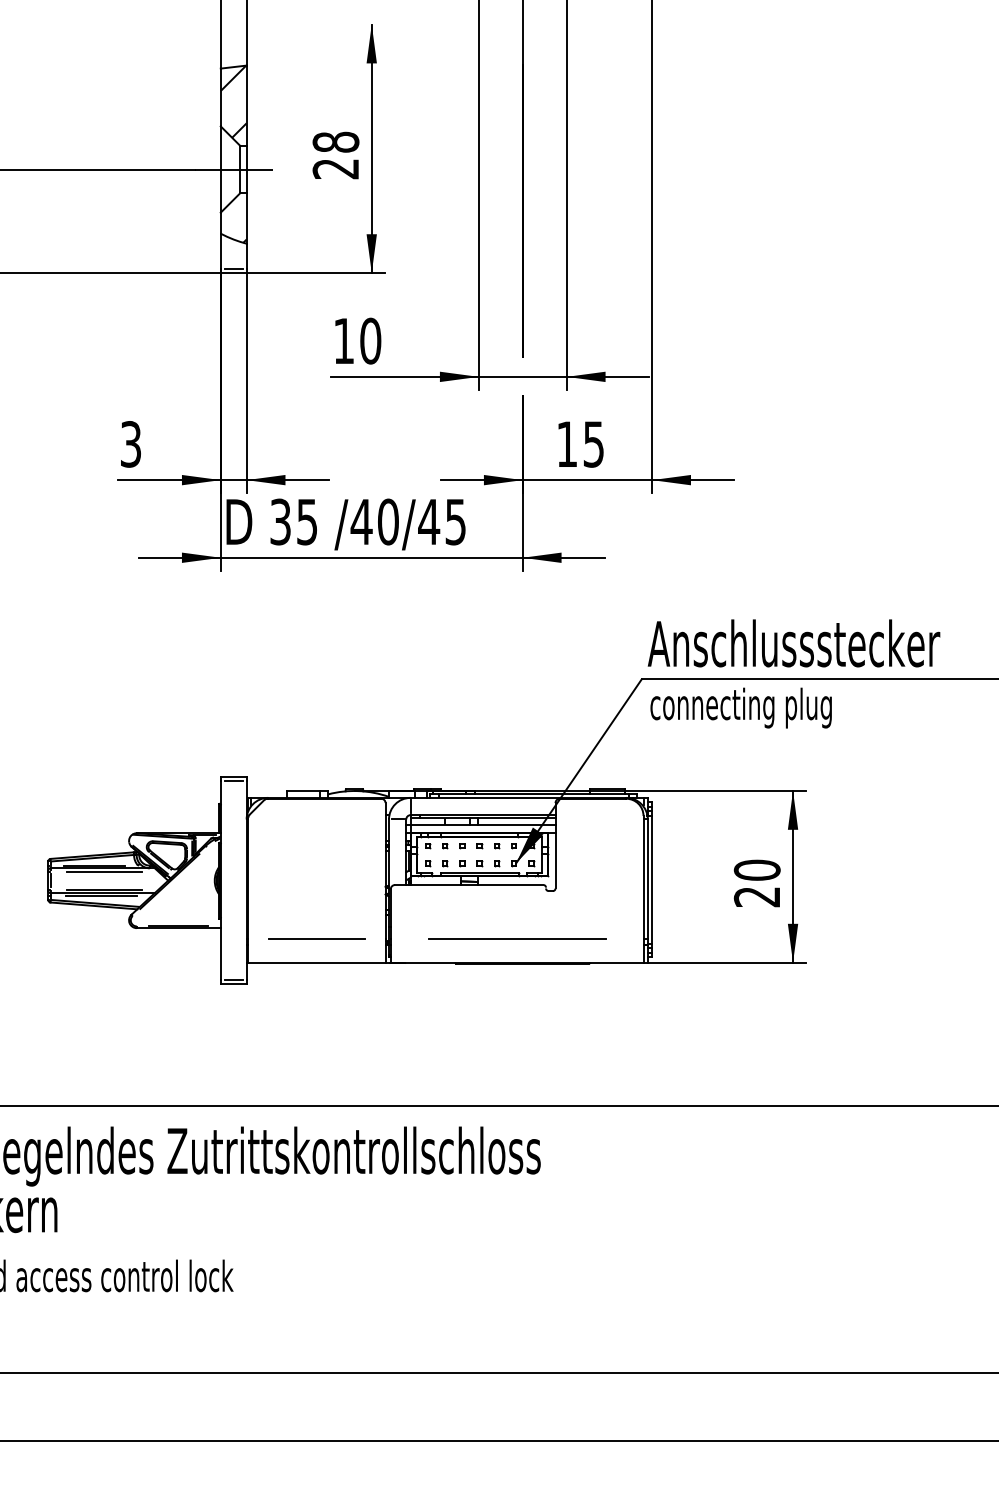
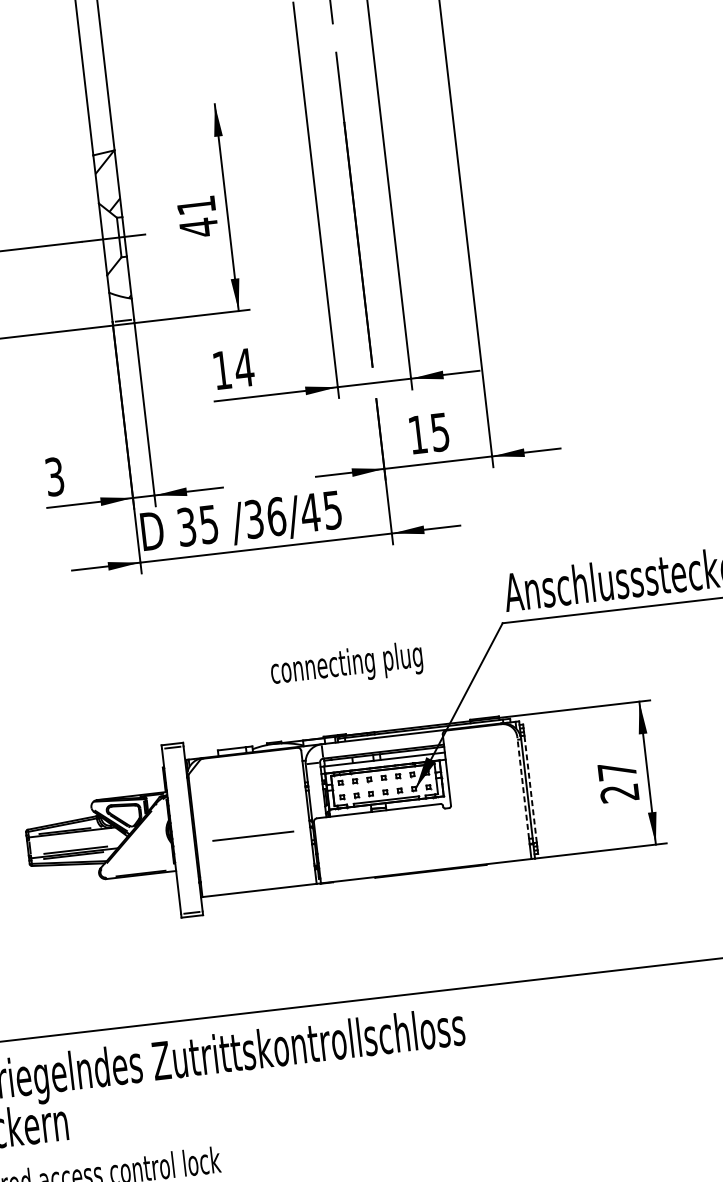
text: (335, 155) -> (197, 216), 28 -> 41
text: (370, 340) -> (244, 367), 10 -> 14
text: (374, 521) -> (264, 517), /40/45 -> /36/45
text: (740, 707) -> (346, 665), moved
text: (756, 869) -> (616, 770), 20 -> 27
line: (104, 871) -> (73, 835), removed
line: (643, 876) -> (523, 787), solid -> dashed
line: (652, 879) -> (530, 788), solid -> dashed
line: (316, 938) -> (252, 836), moved
line: (516, 938) -> (423, 851), removed

